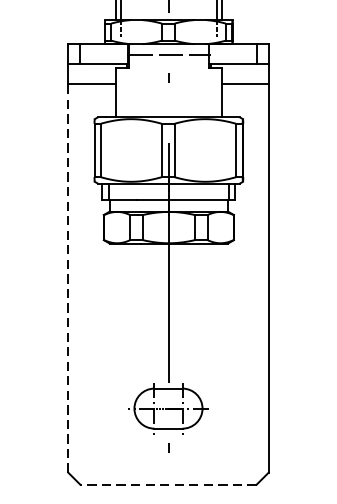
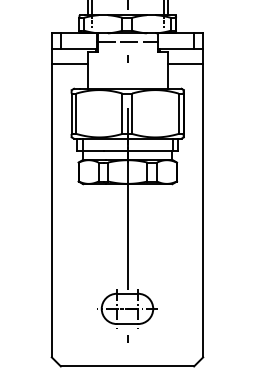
line: (67, 278) -> (51, 210), dashed -> solid
line: (168, 484) -> (127, 366), dashed -> solid

